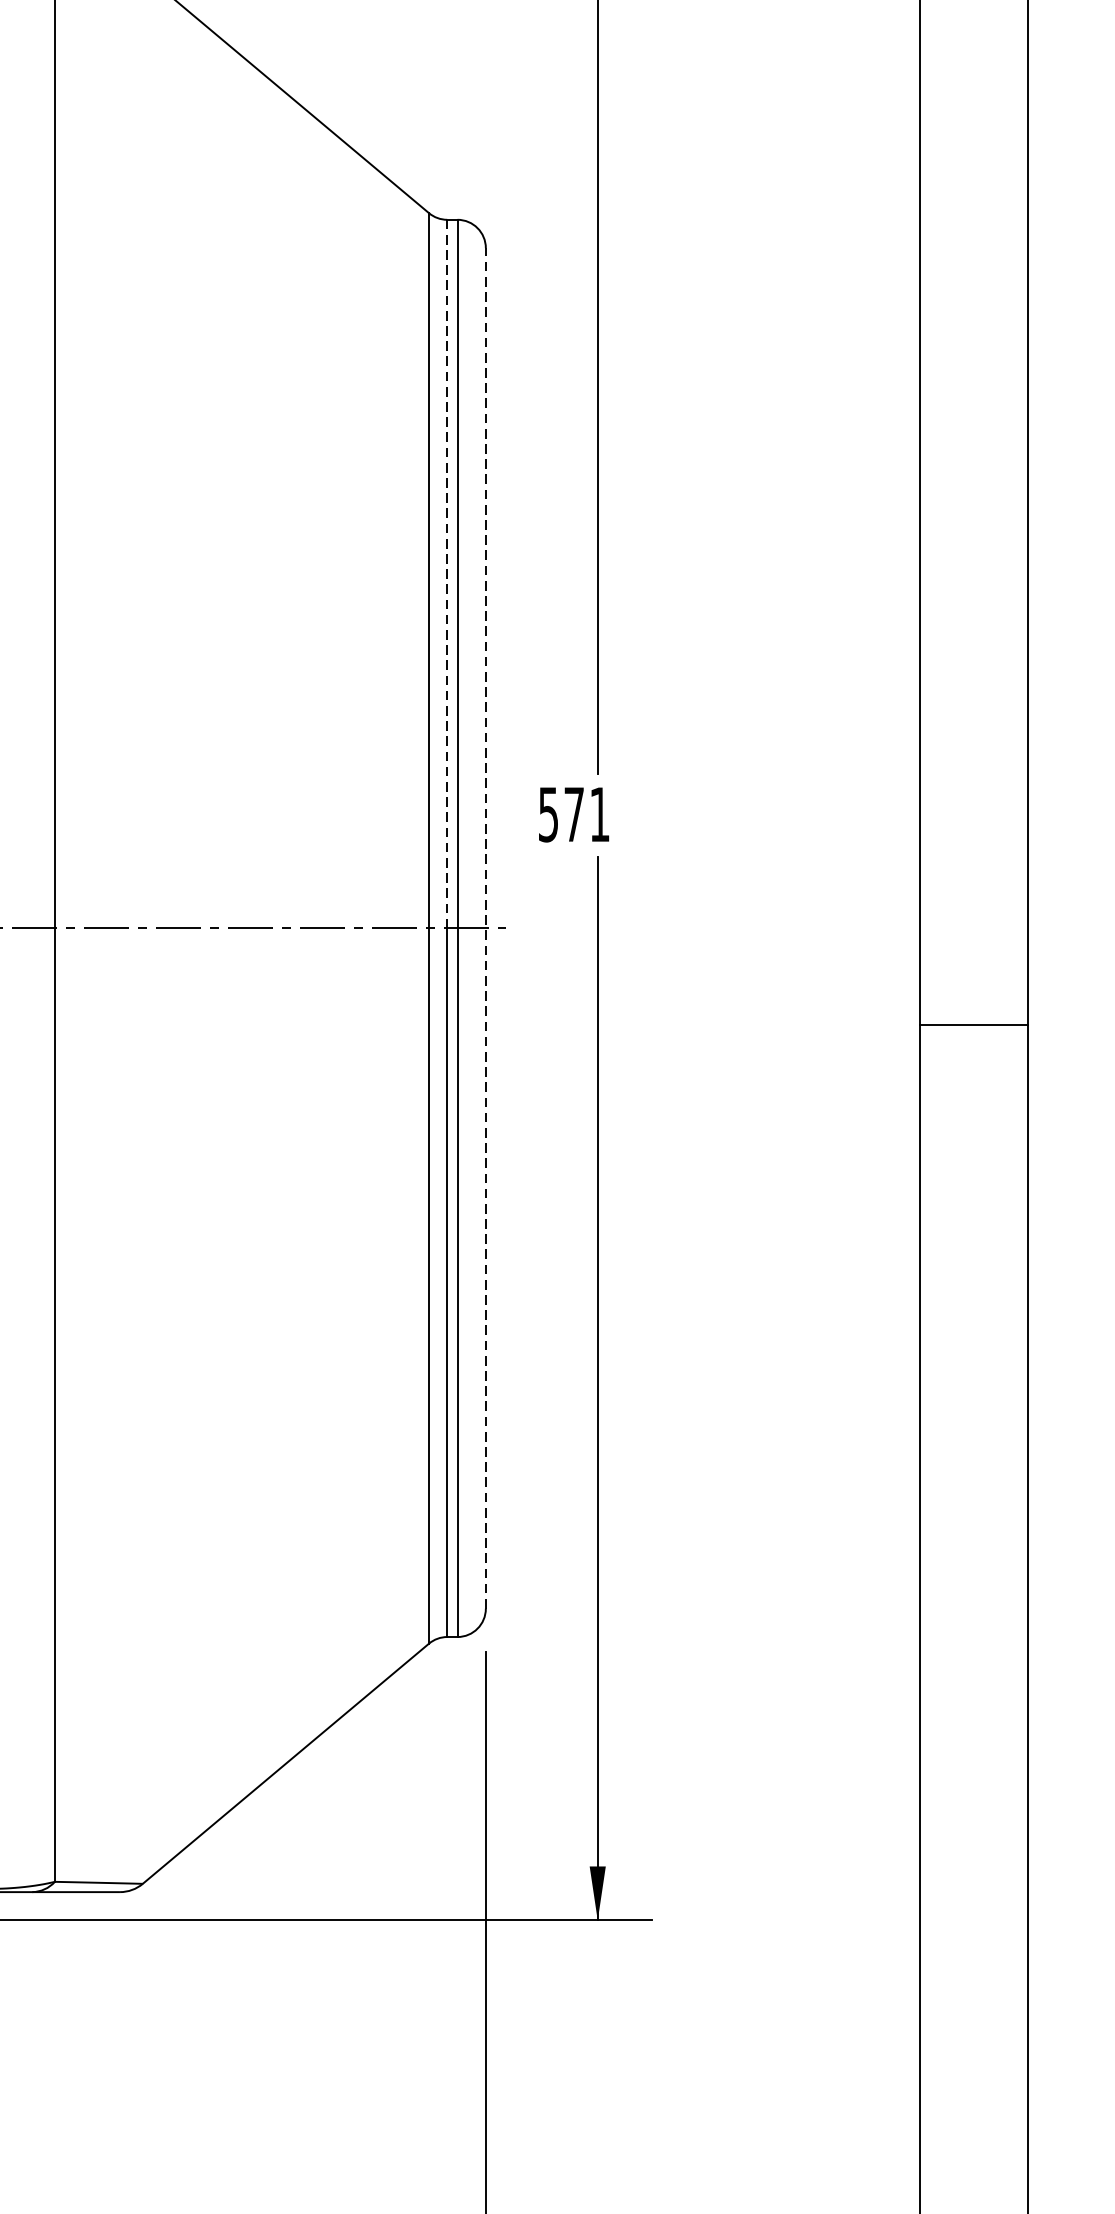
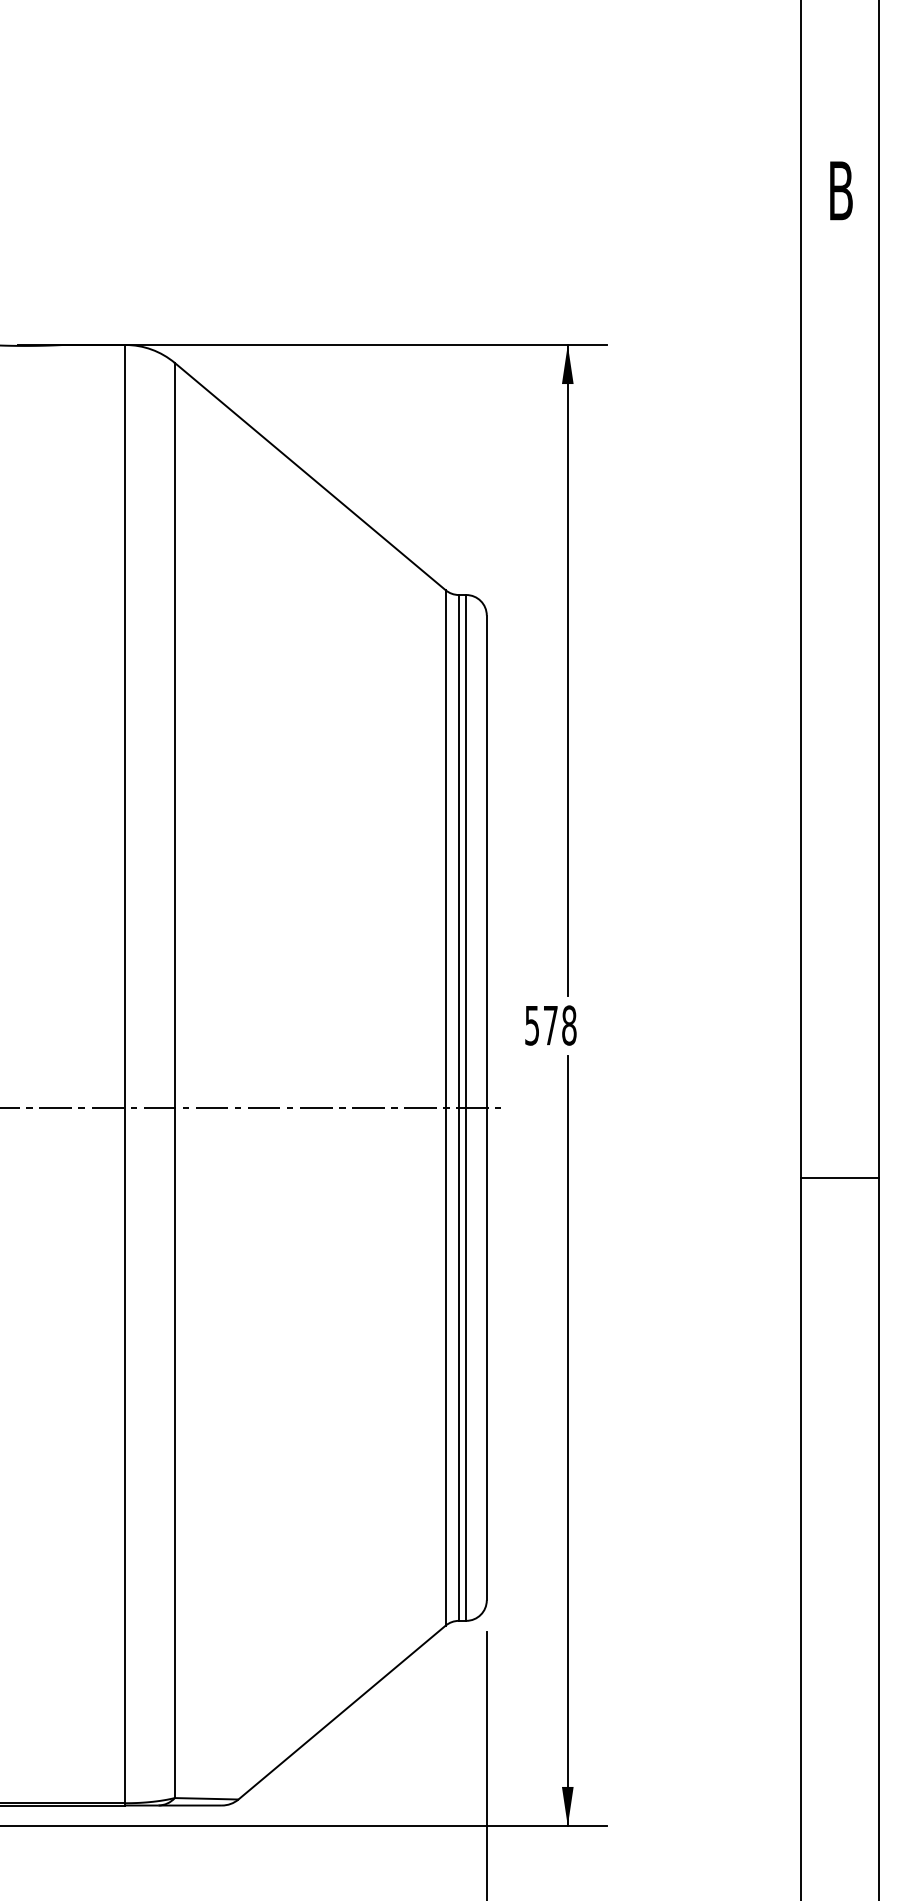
line: (446, 572) -> (458, 850), dashed -> solid
text: (600, 814) -> (569, 1025), 571 -> 578
line: (485, 927) -> (486, 1107), dashed -> solid

